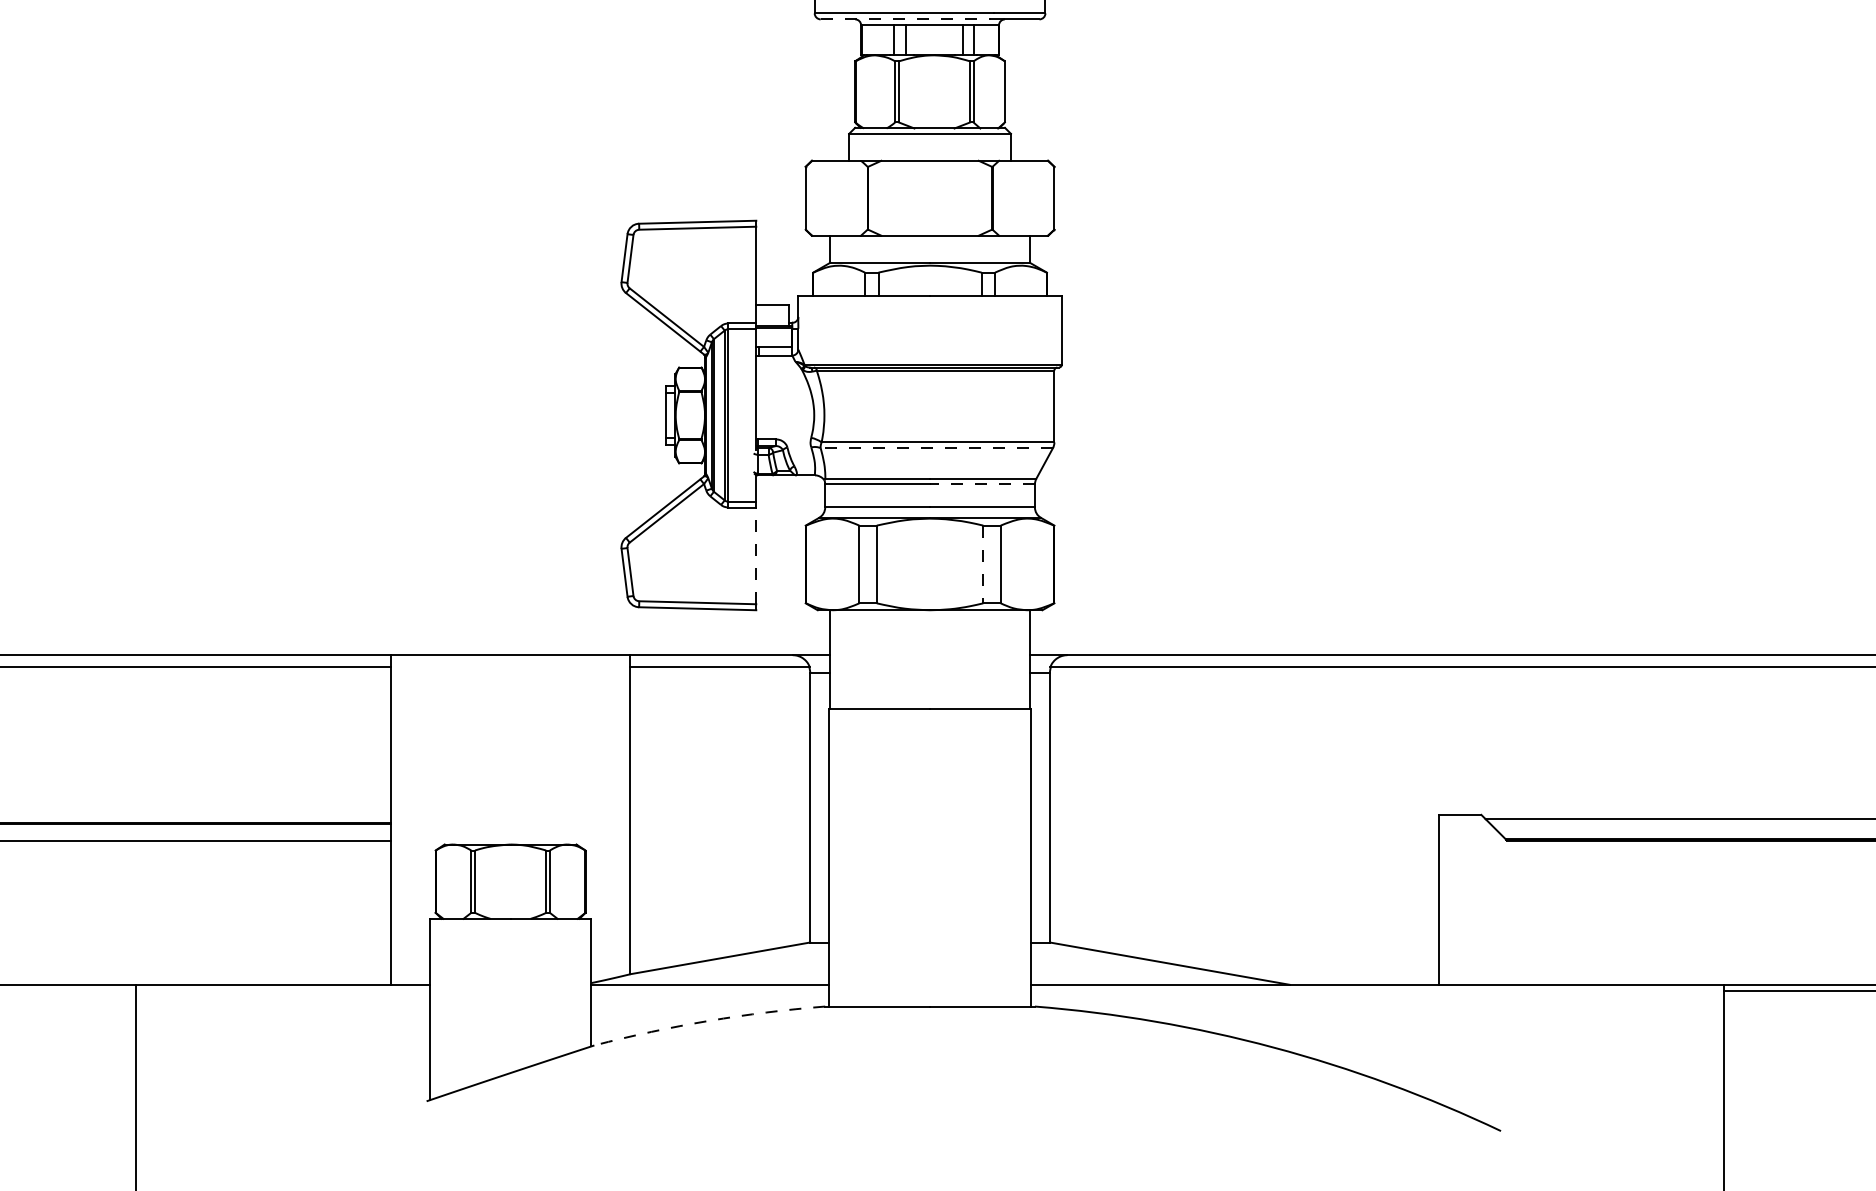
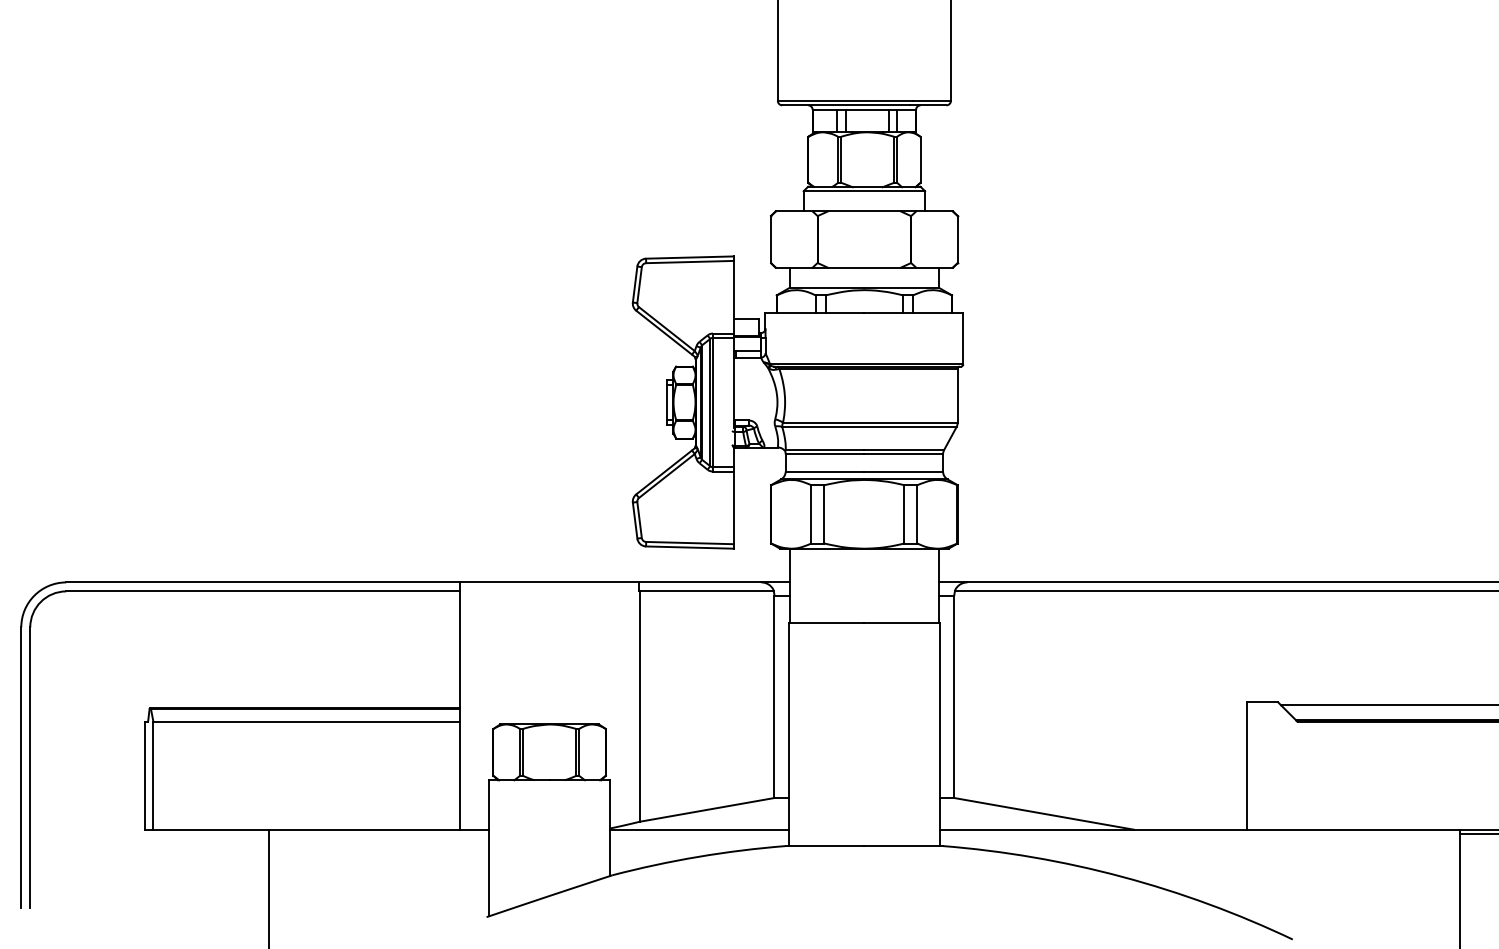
line: (906, 19) -> (846, 105), dashed -> solid
line: (935, 448) -> (868, 427), dashed -> solid
line: (982, 484) -> (903, 454), dashed -> solid
line: (755, 555) -> (733, 507), dashed -> solid
line: (983, 564) -> (904, 514), dashed -> solid
arc: (709, 1020) -> (698, 856), dashed -> solid

